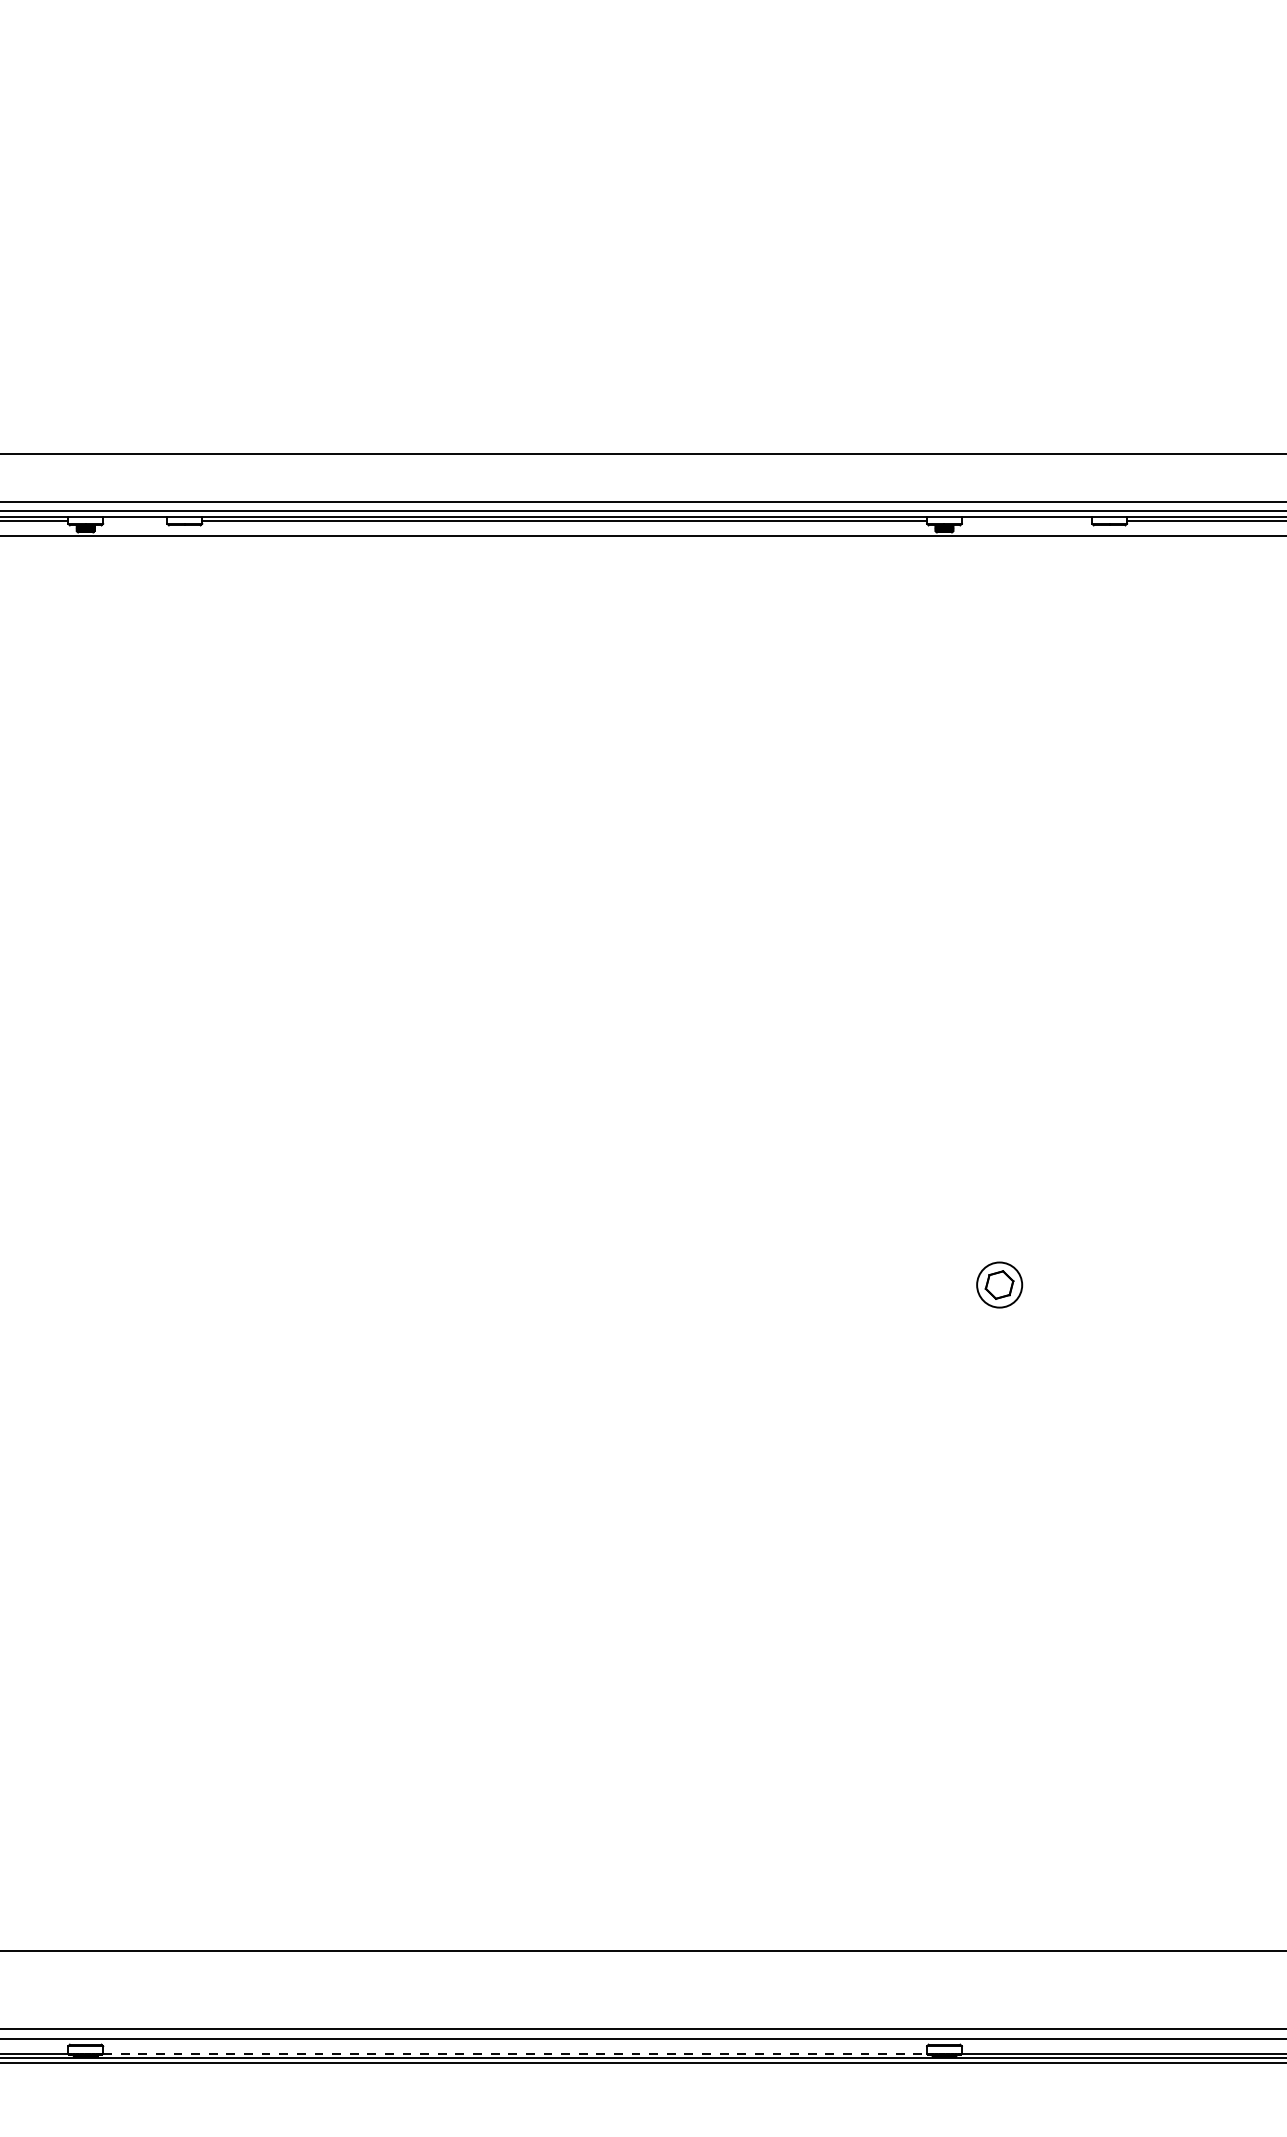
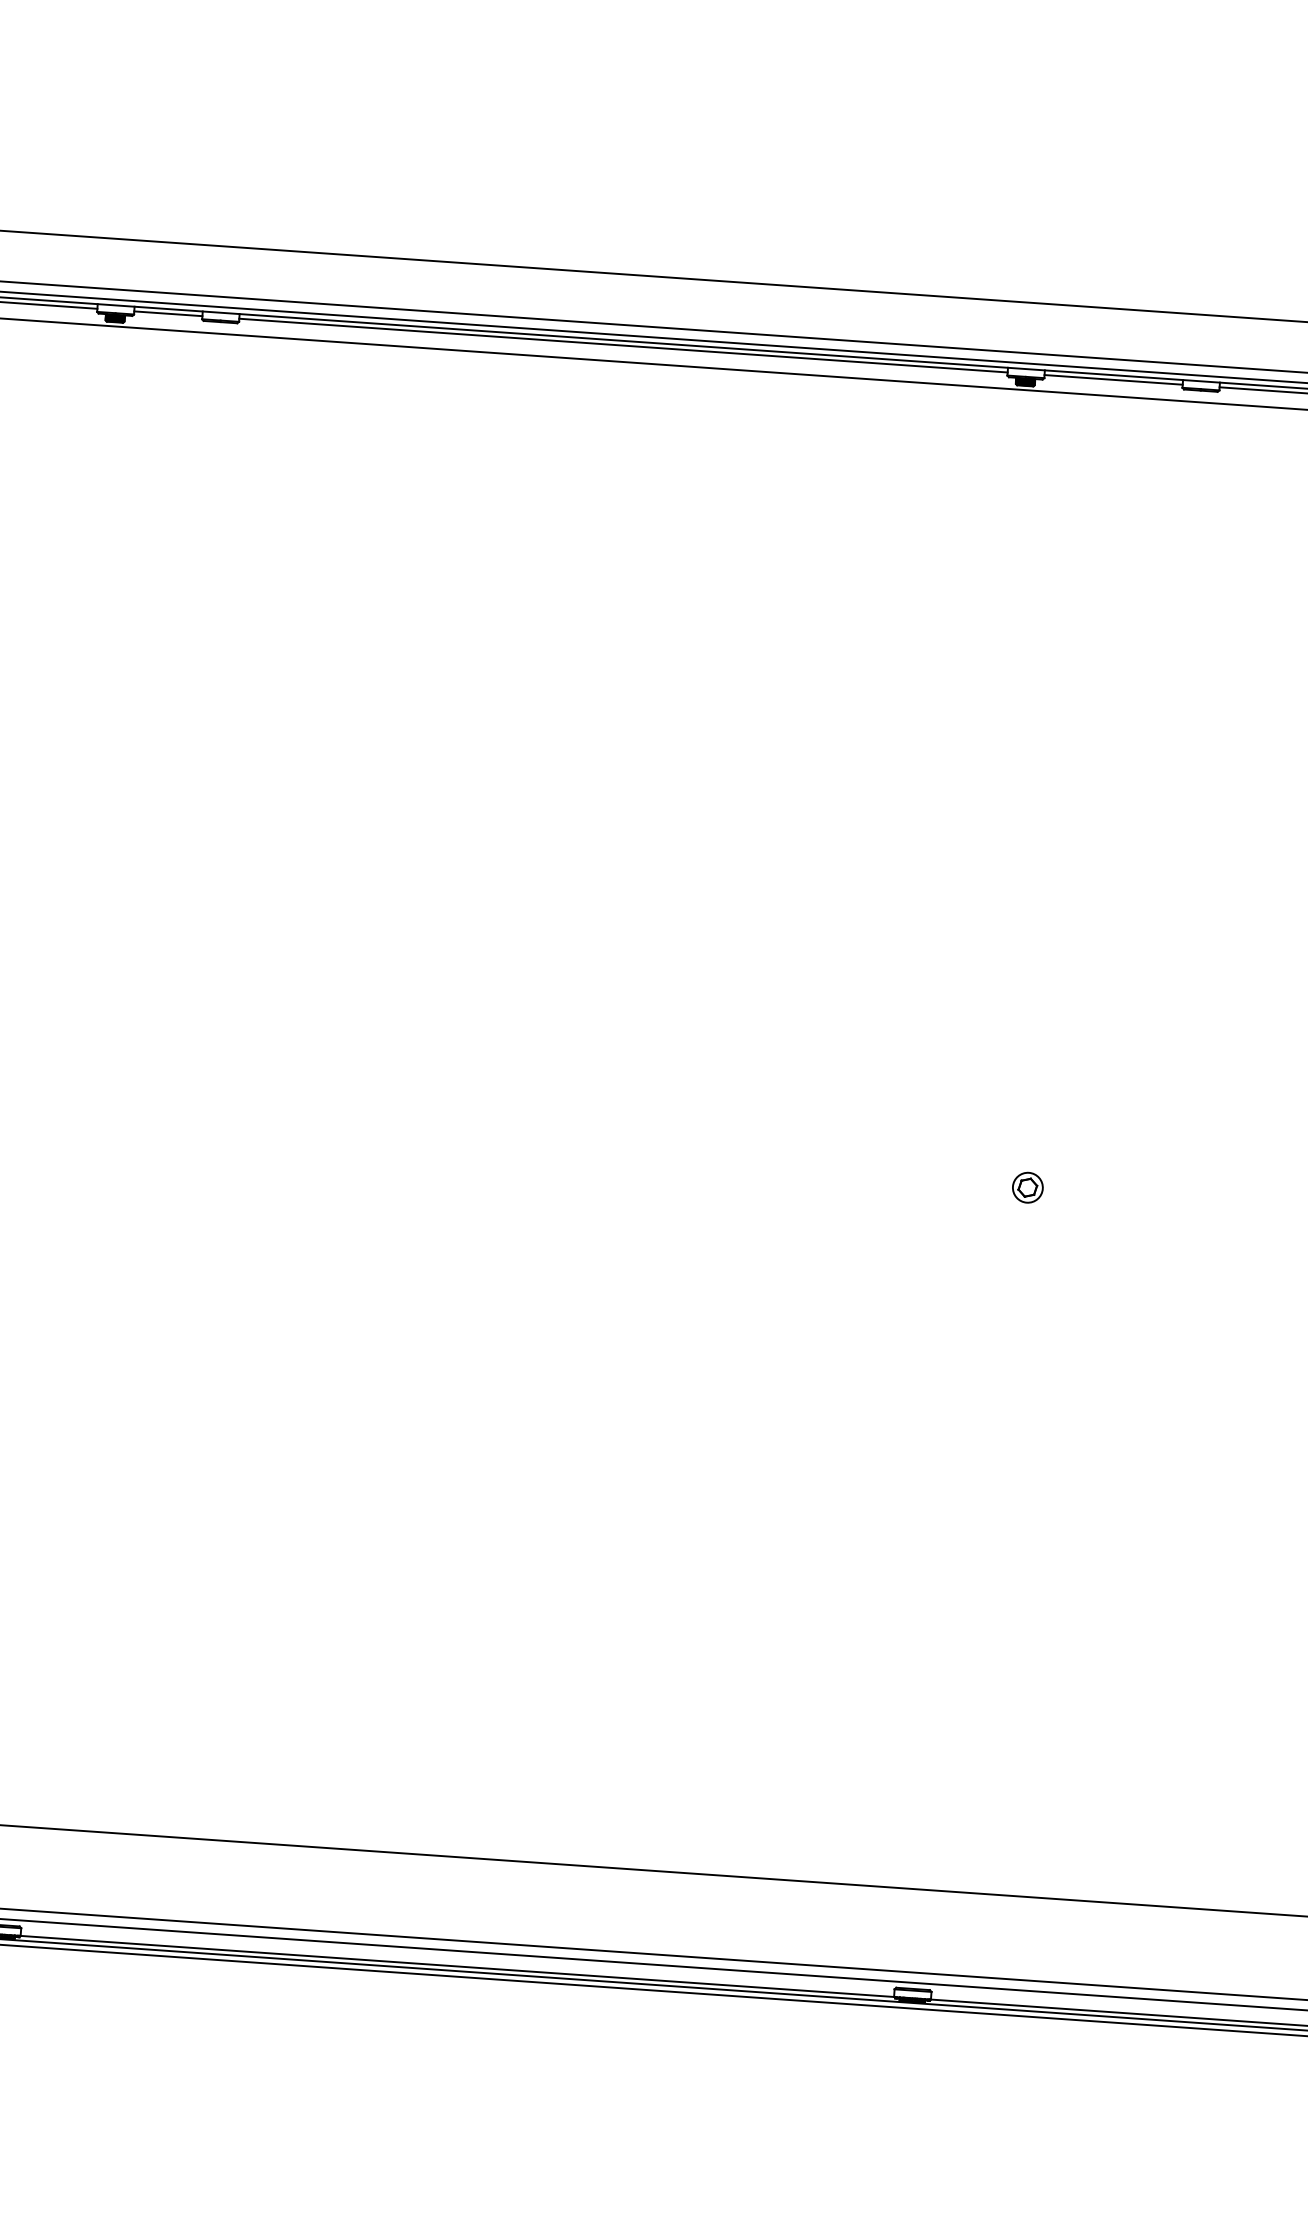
line: (135, 520) -> (168, 313), added
line: (1026, 520) -> (1113, 379), added
part: (999, 1284) -> (1027, 1187), size x0.62
line: (515, 2053) -> (457, 1966), dashed -> solid

